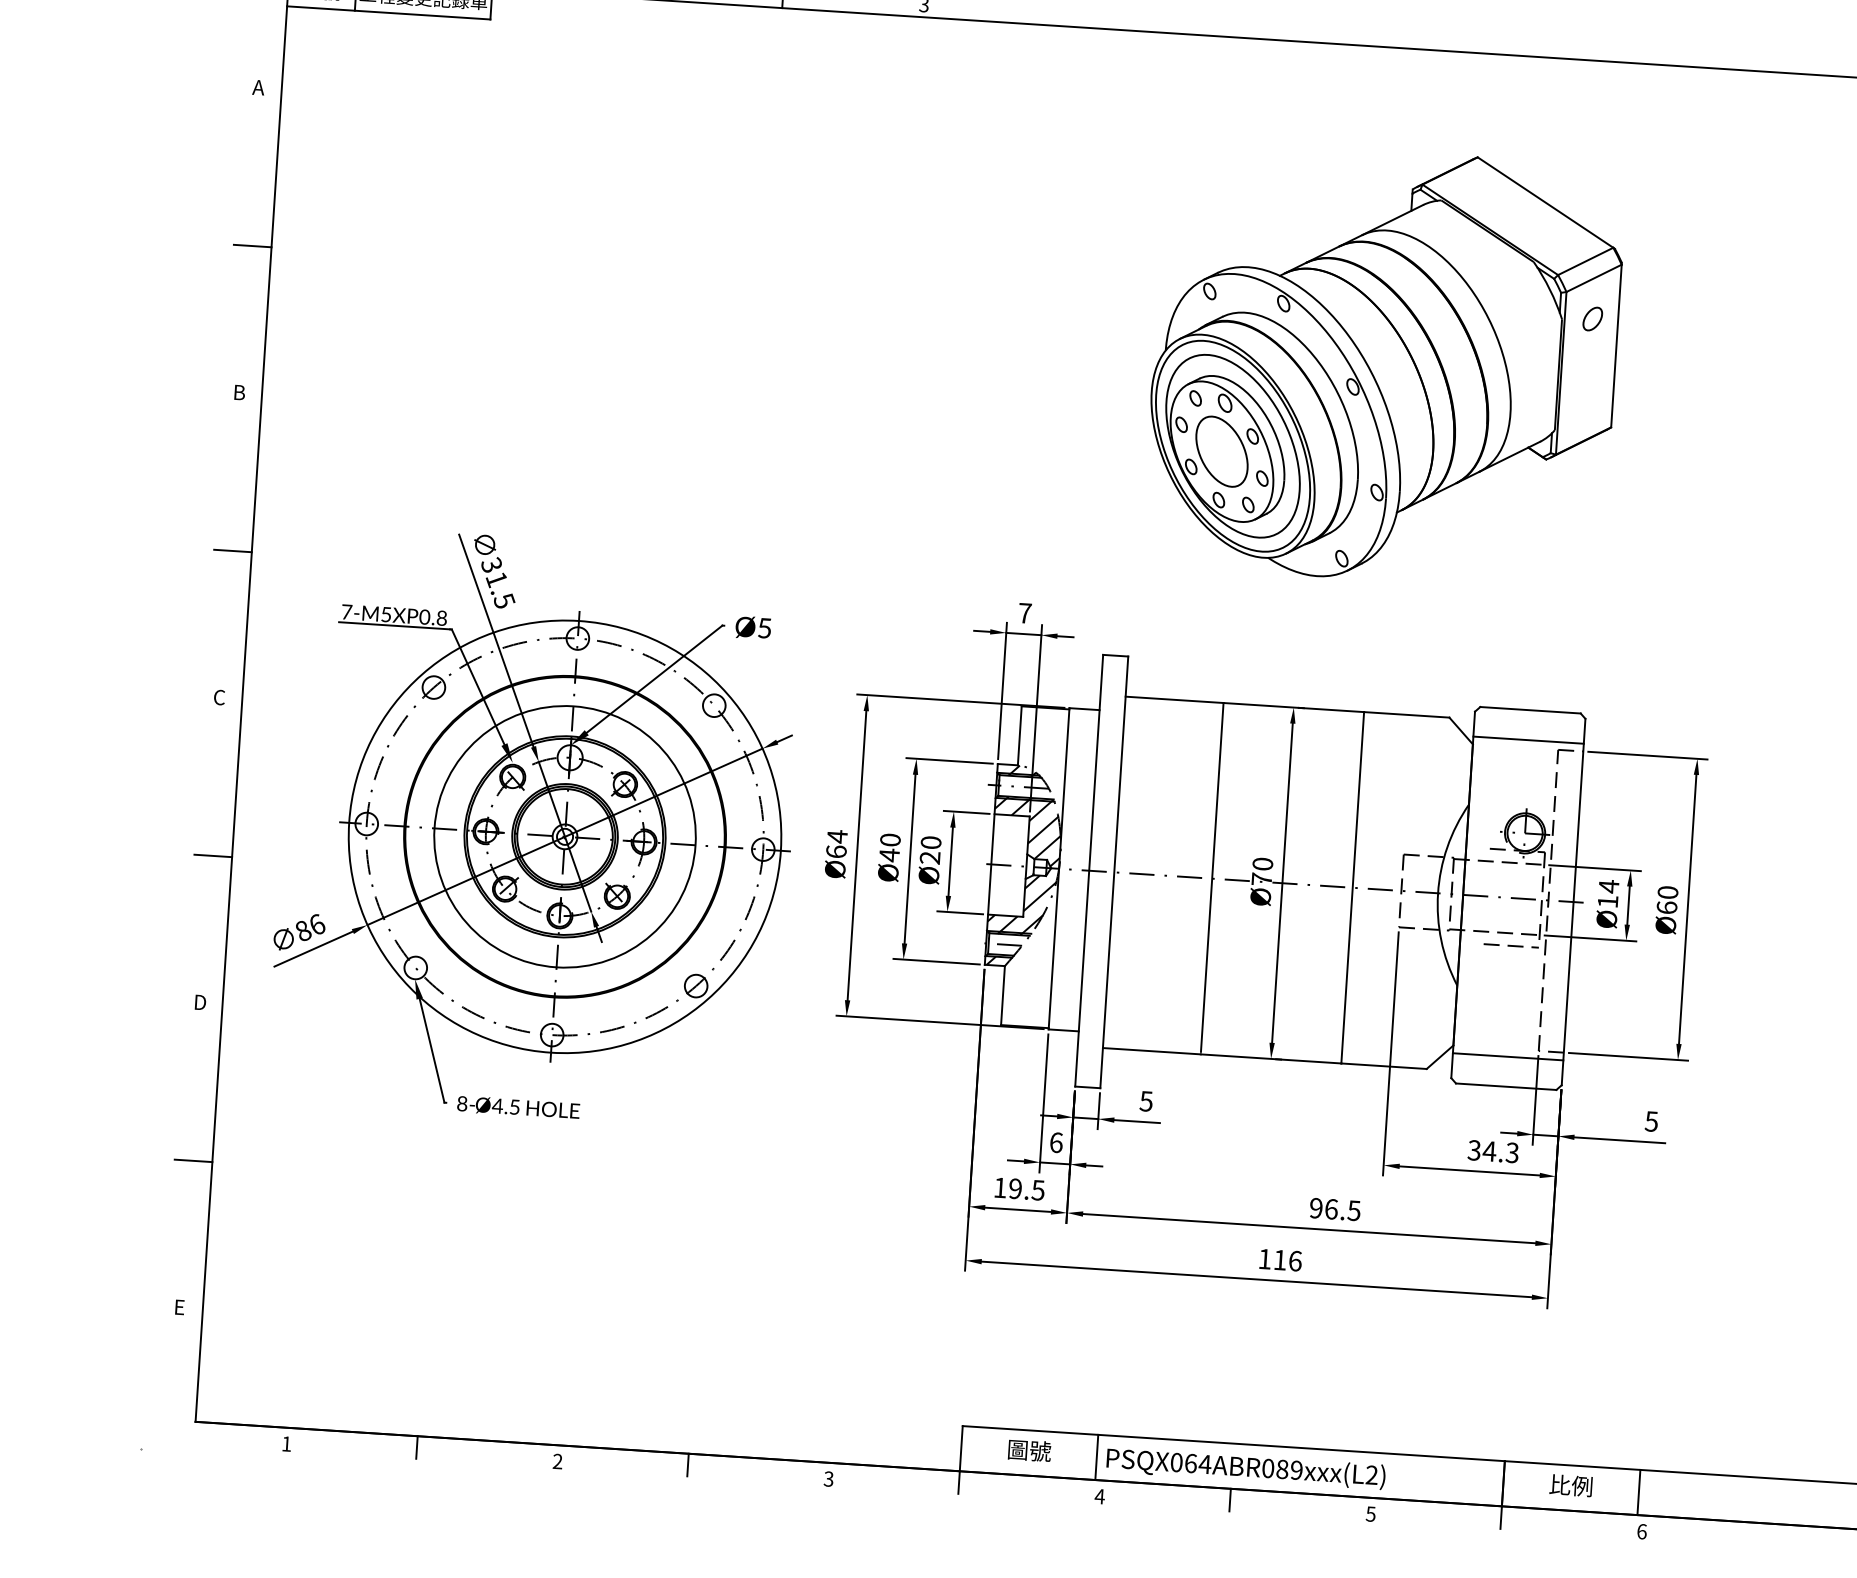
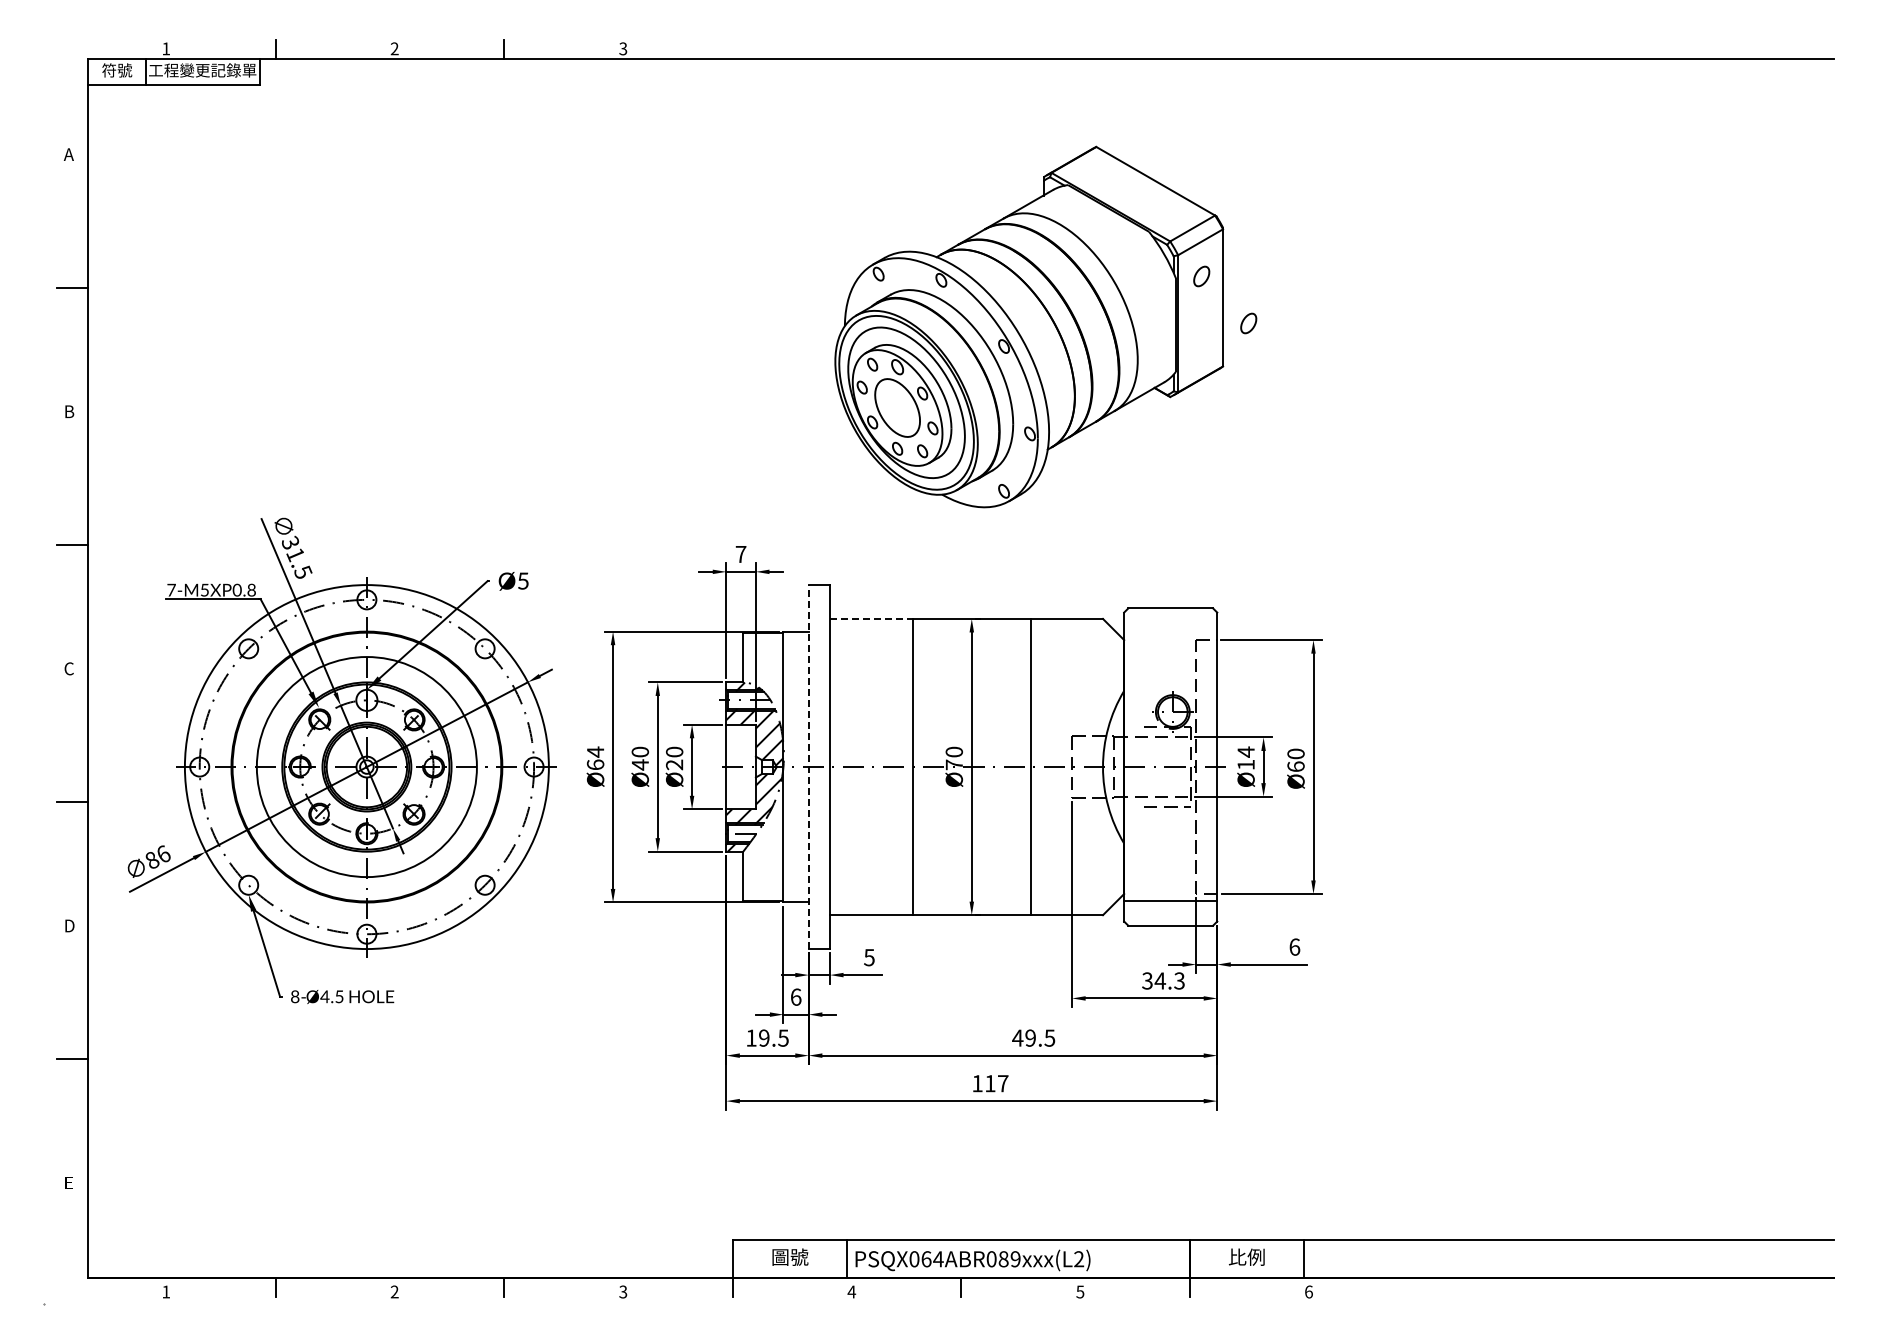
part: (1644, 378) -> (1248, 323), added
line: (1174, 699) -> (871, 618), solid -> dashed
line: (1528, 740) -> (1170, 633), removed
line: (1088, 871) -> (808, 767), solid -> dashed
text: (1651, 1120) -> (1294, 946), 5 -> 6
text: (1324, 1208) -> (1024, 1037), 96.5 -> 49.5
text: (1295, 1260) -> (1003, 1083), 116 -> 117

